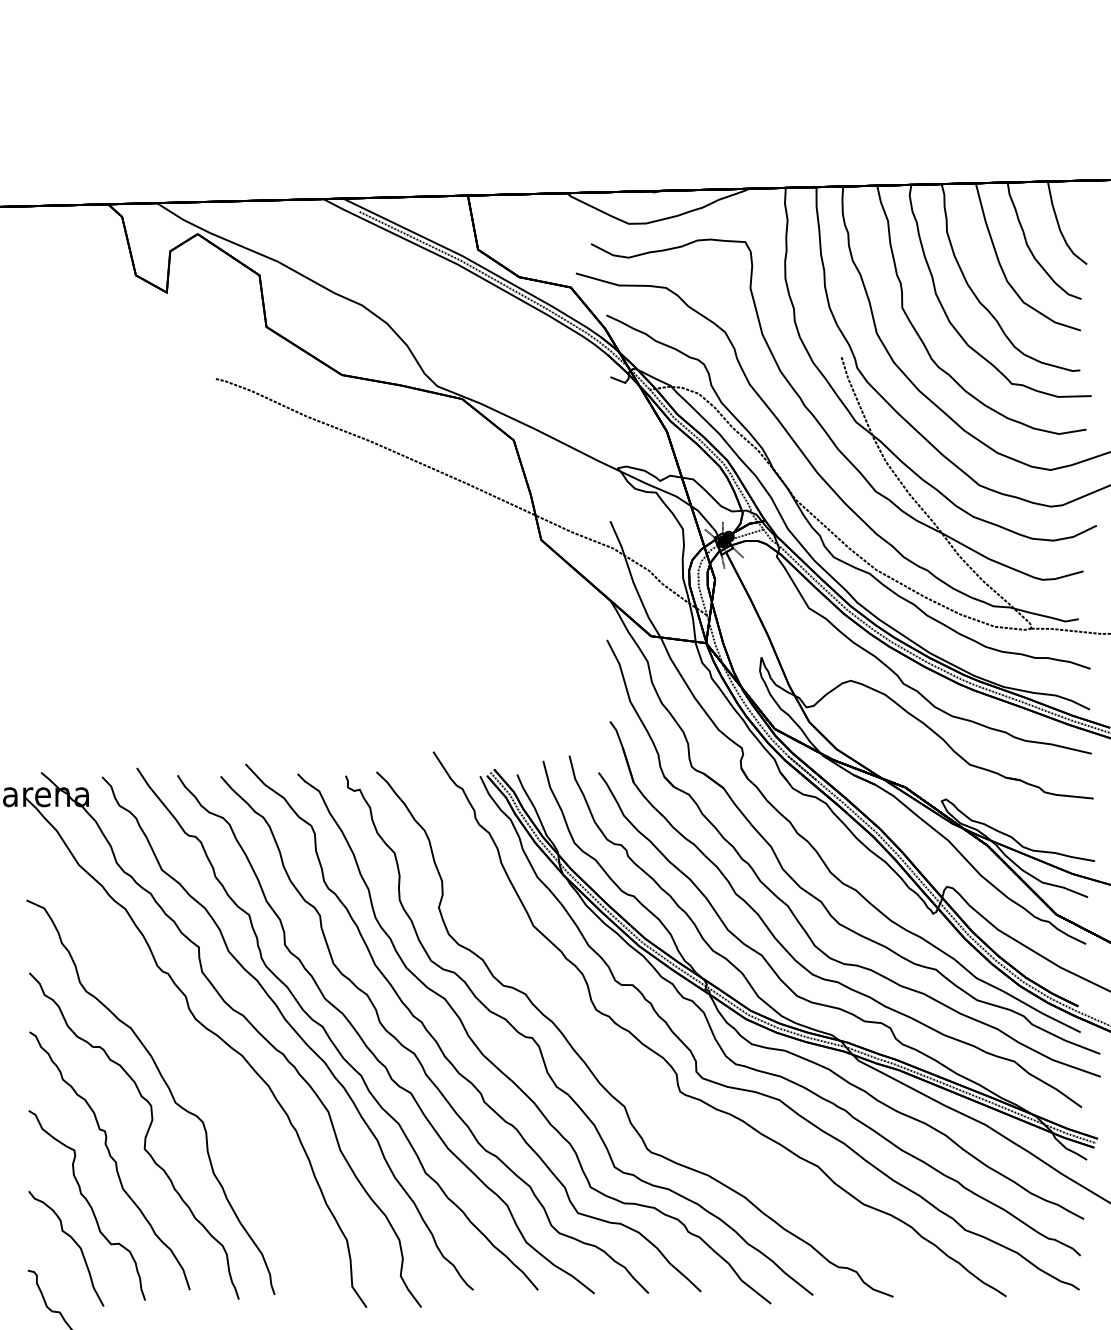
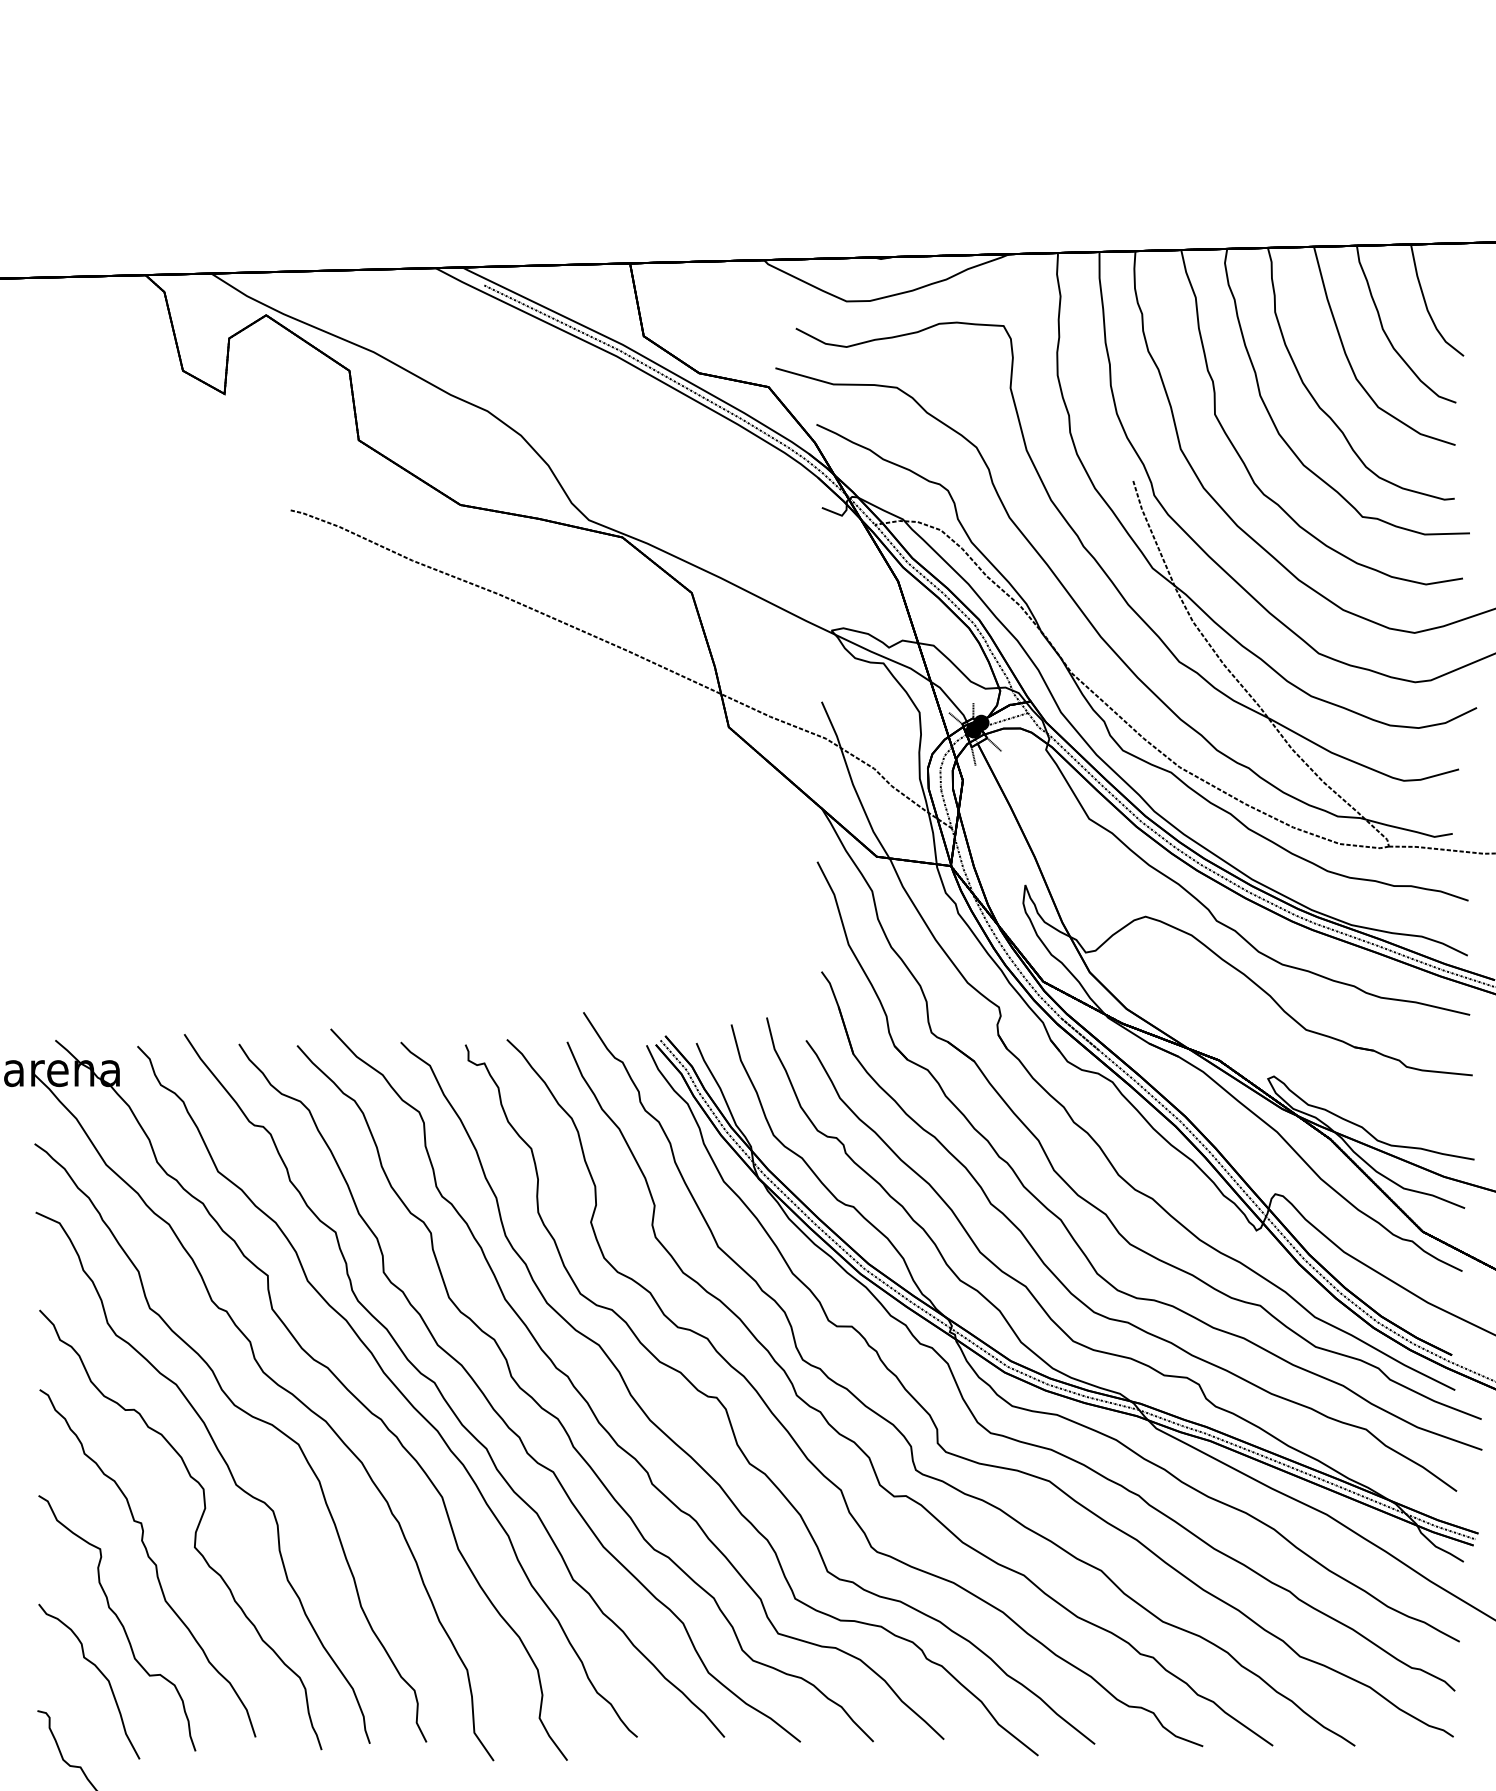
part: (184, 1051) -> (248, 1415), added
part: (640, 1076) -> (862, 1449), added

